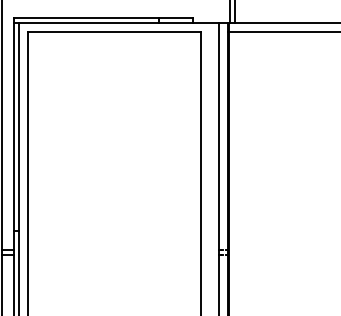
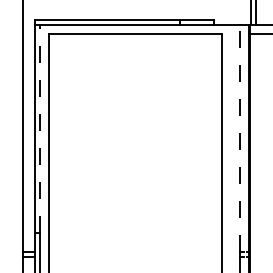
line: (19, 127) -> (40, 129), solid -> dashed
line: (219, 136) -> (240, 138), solid -> dashed

